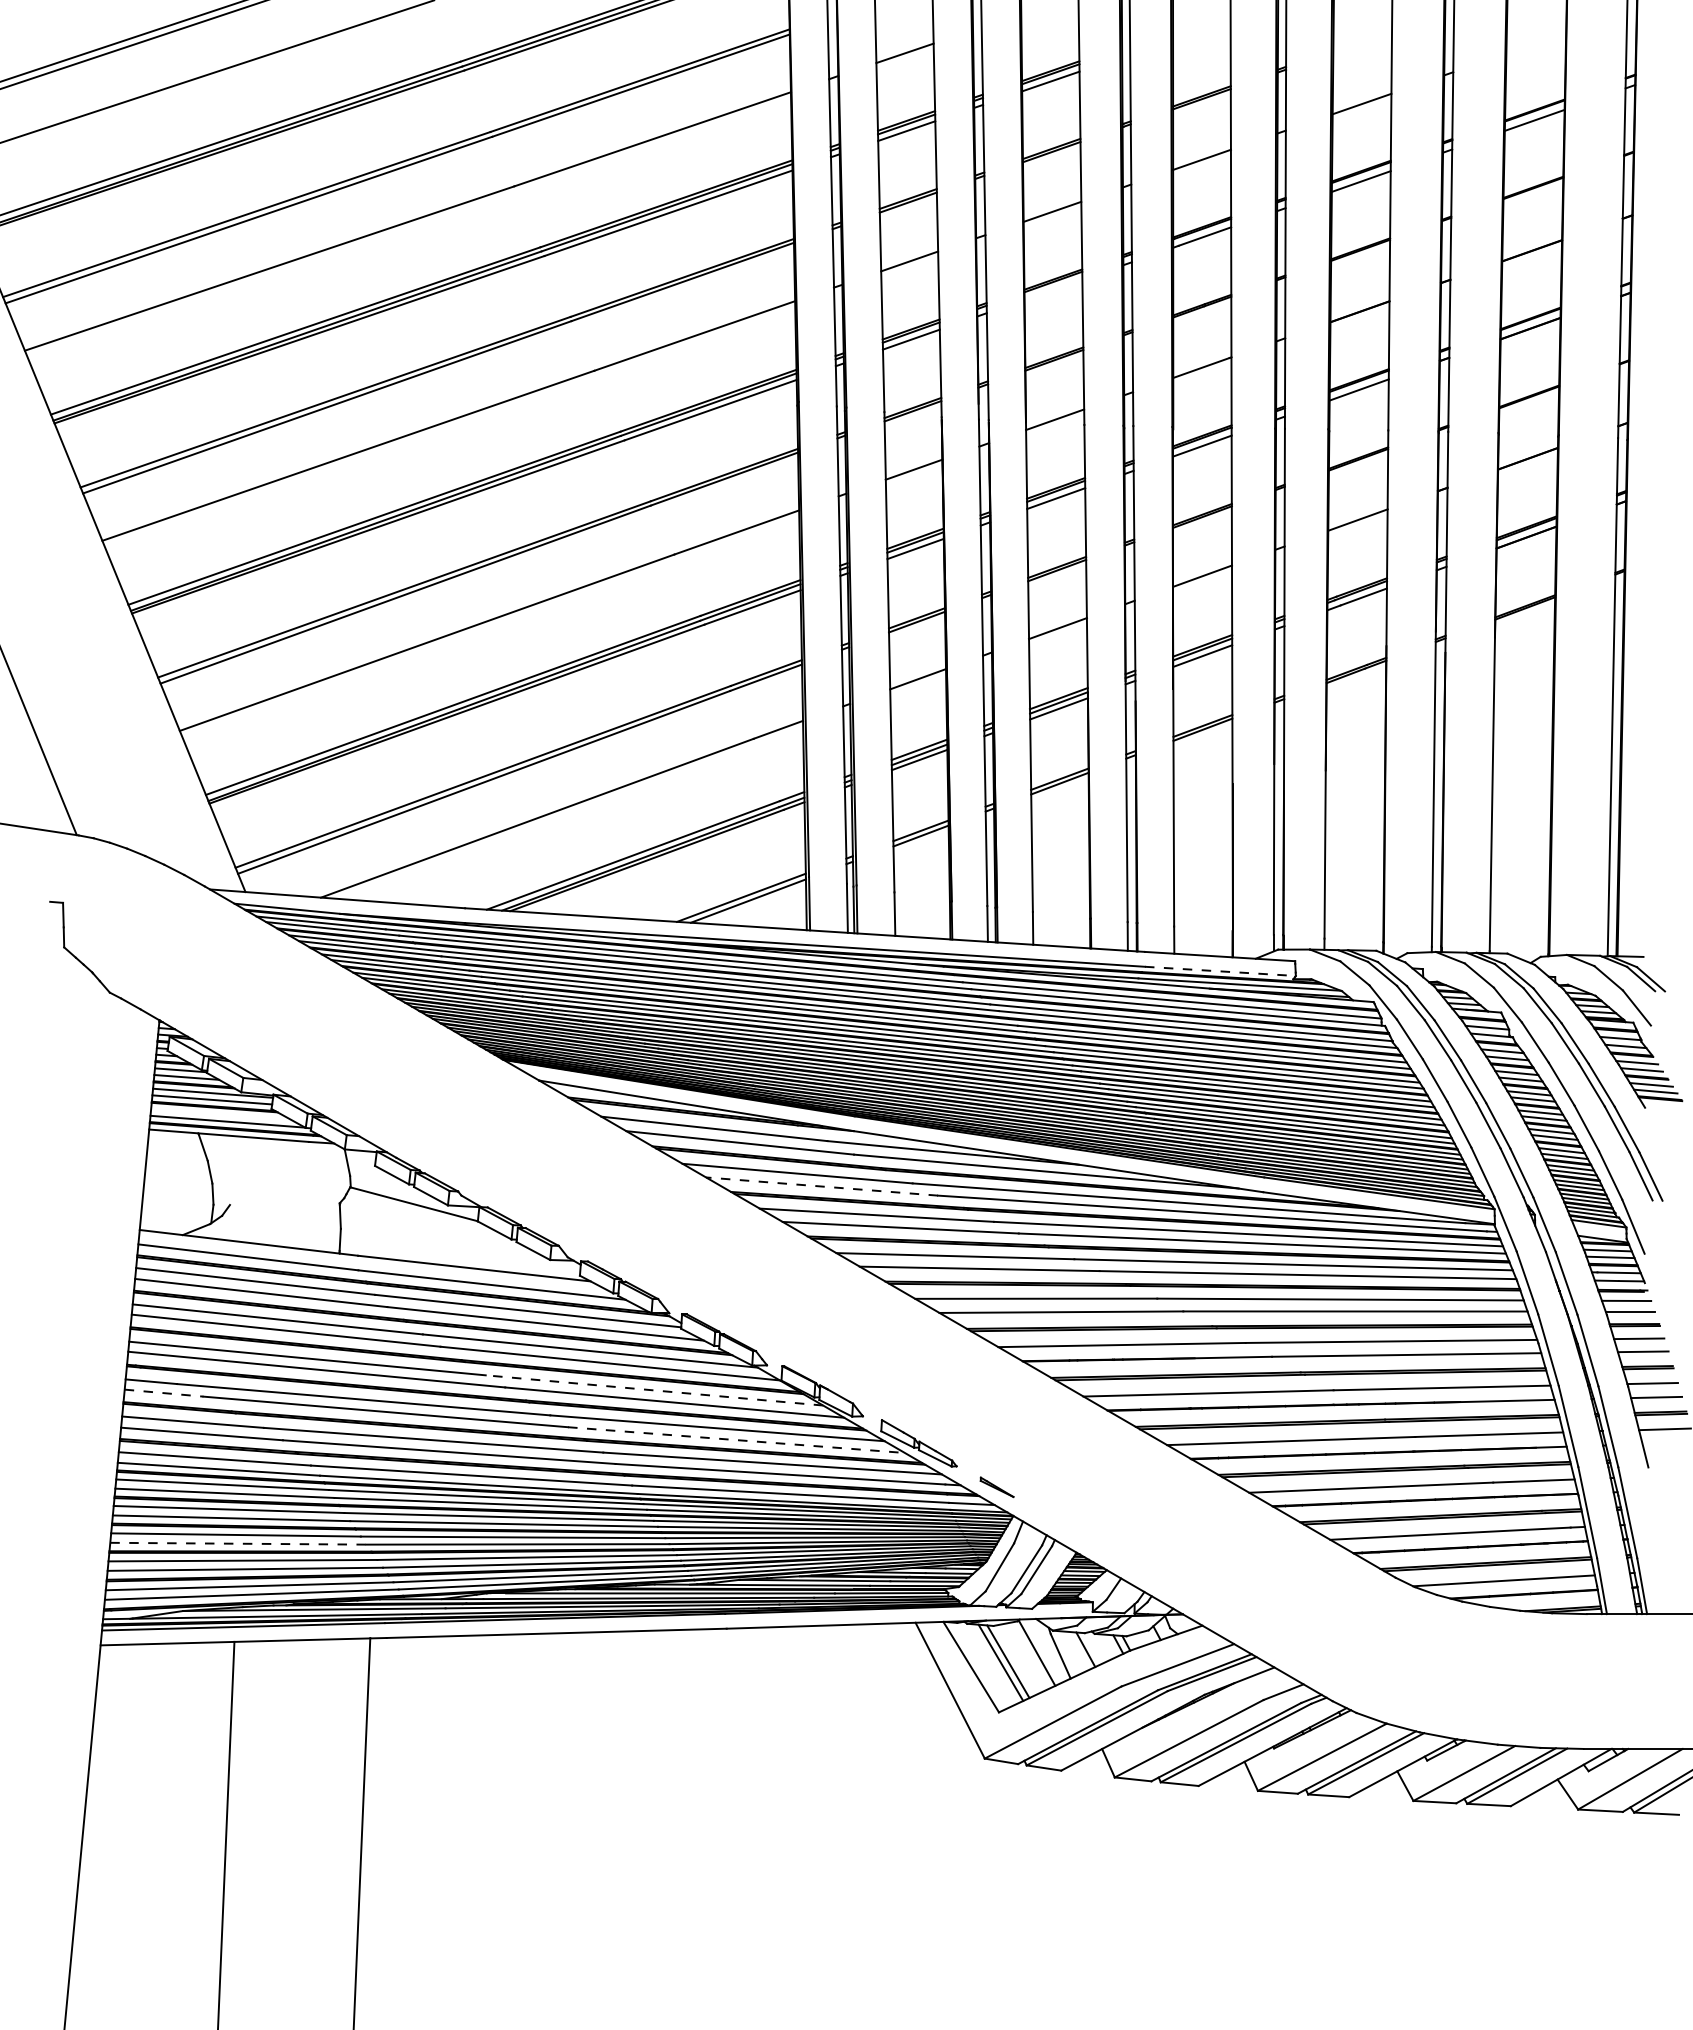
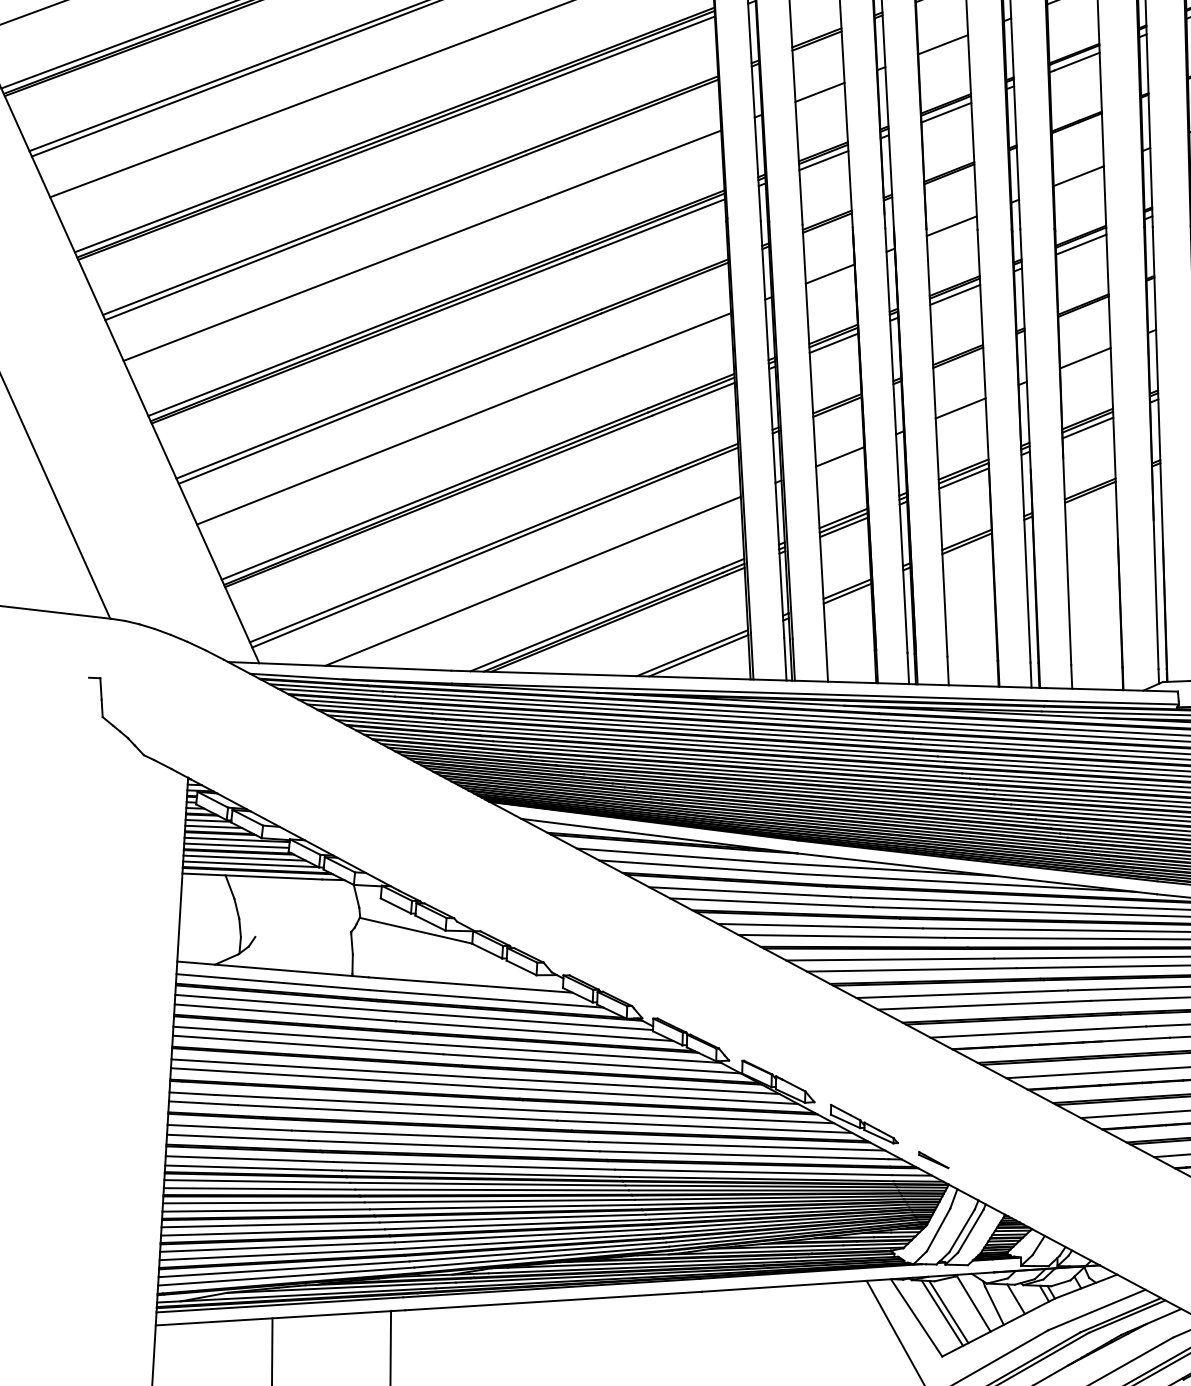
line: (1053, 289) -> (946, 112), added
line: (1220, 971) -> (1113, 702), dashed -> solid
line: (221, 1114) -> (245, 858), added
line: (821, 1186) -> (771, 902), dashed -> solid
line: (653, 1390) -> (630, 1086), dashed -> solid
line: (164, 1393) -> (203, 1103), dashed -> solid
line: (736, 1440) -> (704, 1127), dashed -> solid
line: (238, 1543) -> (273, 1232), dashed -> solid

